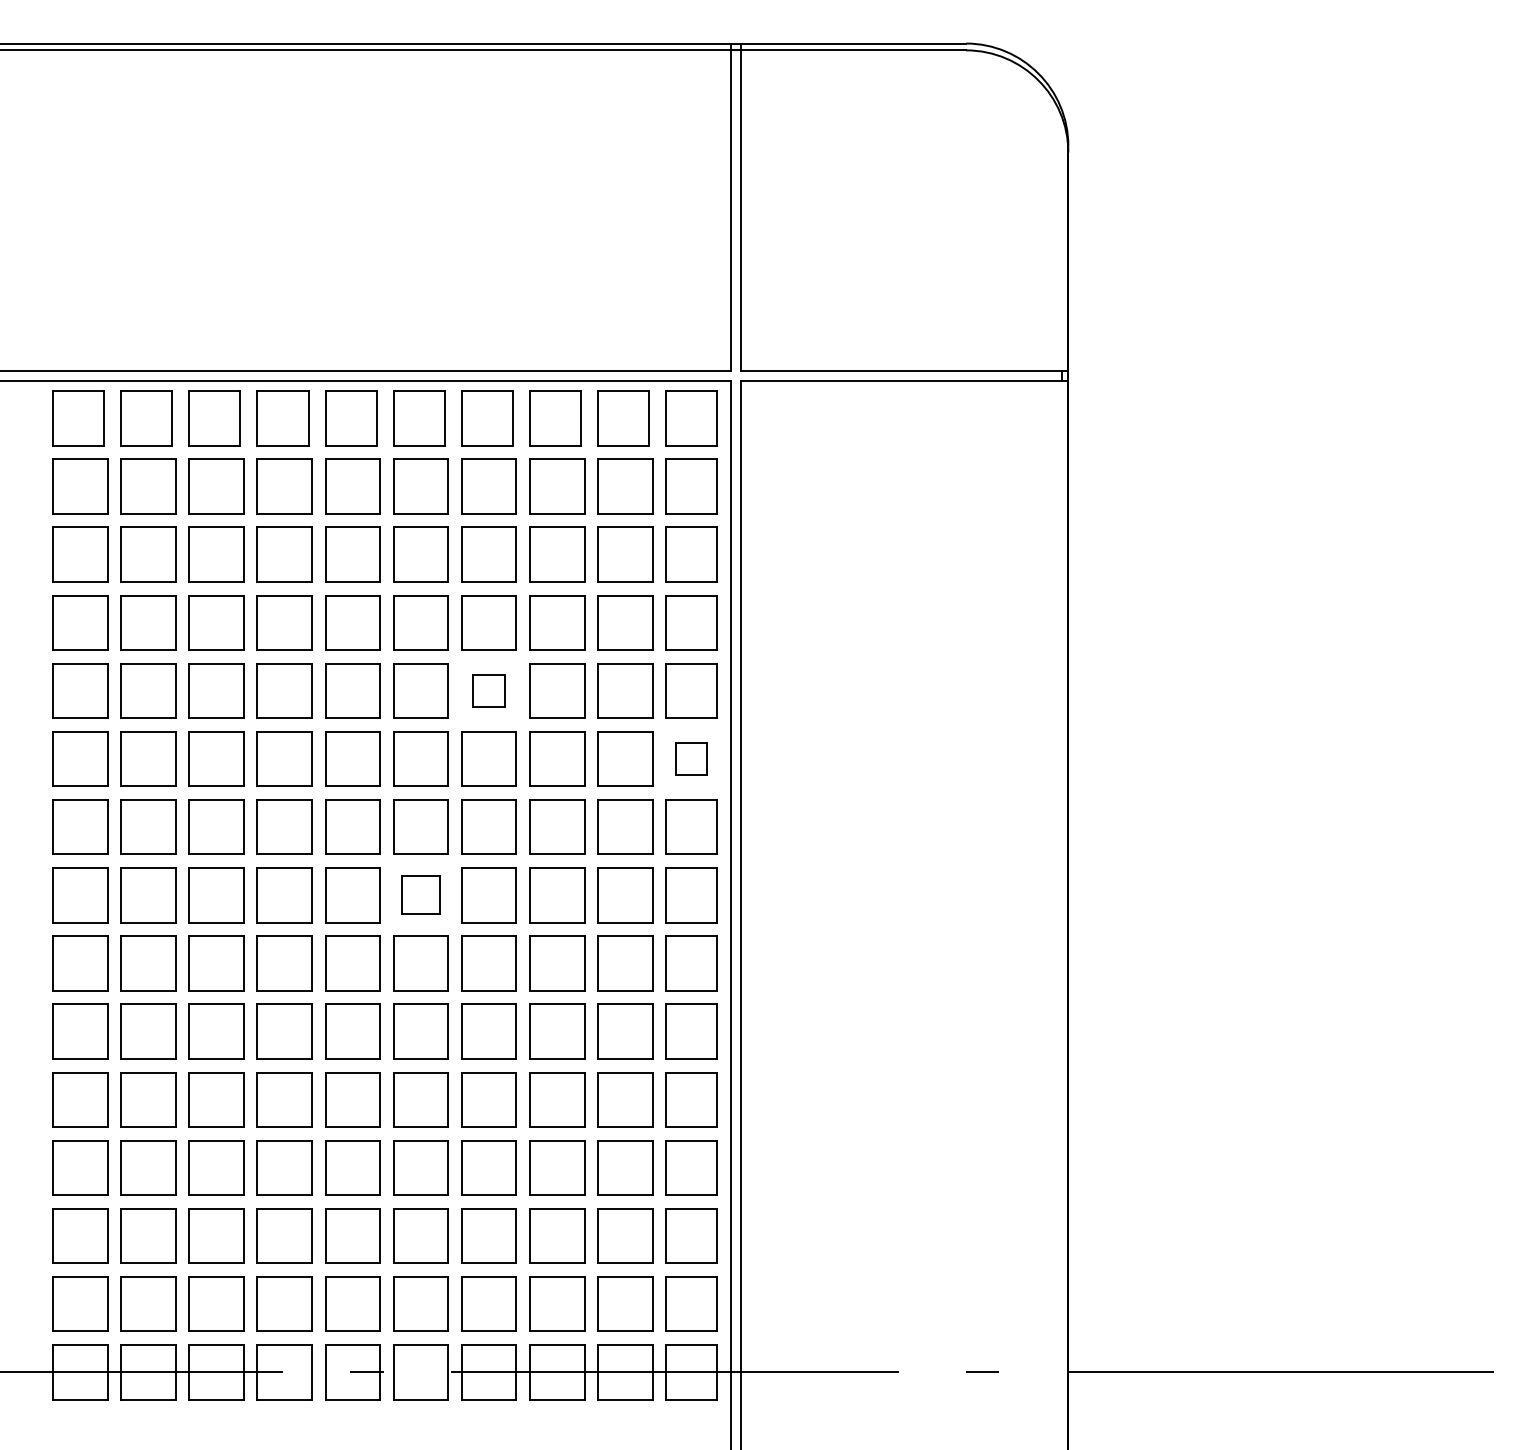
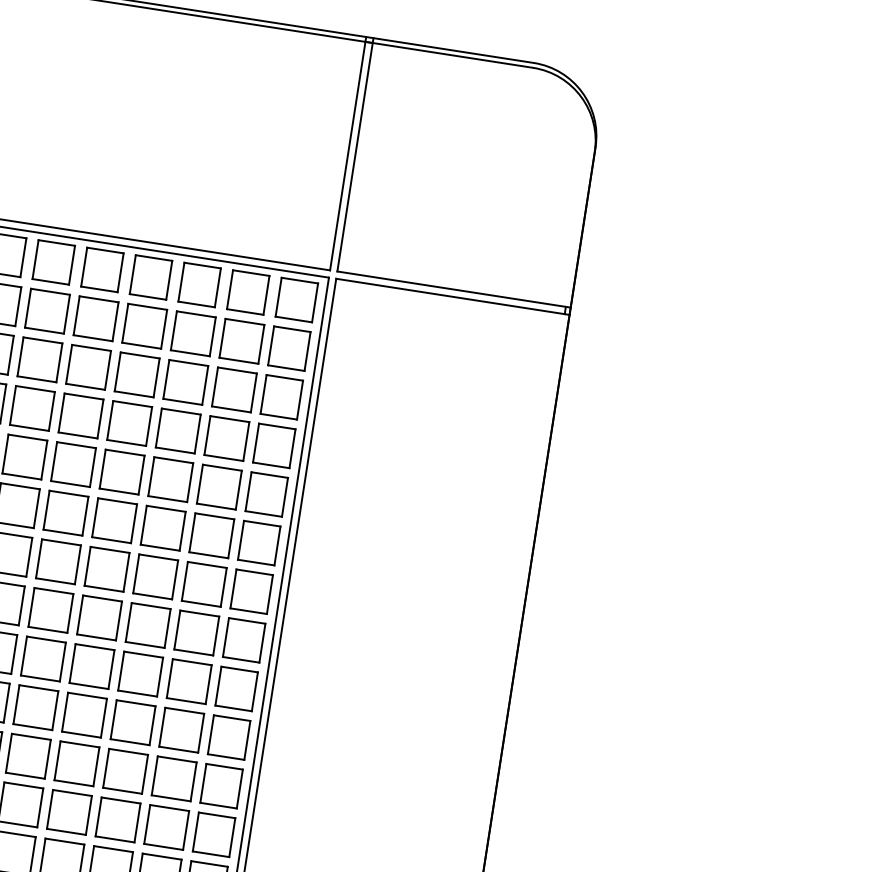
part: (488, 690) -> (121, 471), size x1.67
part: (691, 758) -> (259, 542), size x1.67
part: (420, 895) -> (50, 610), size x1.43

